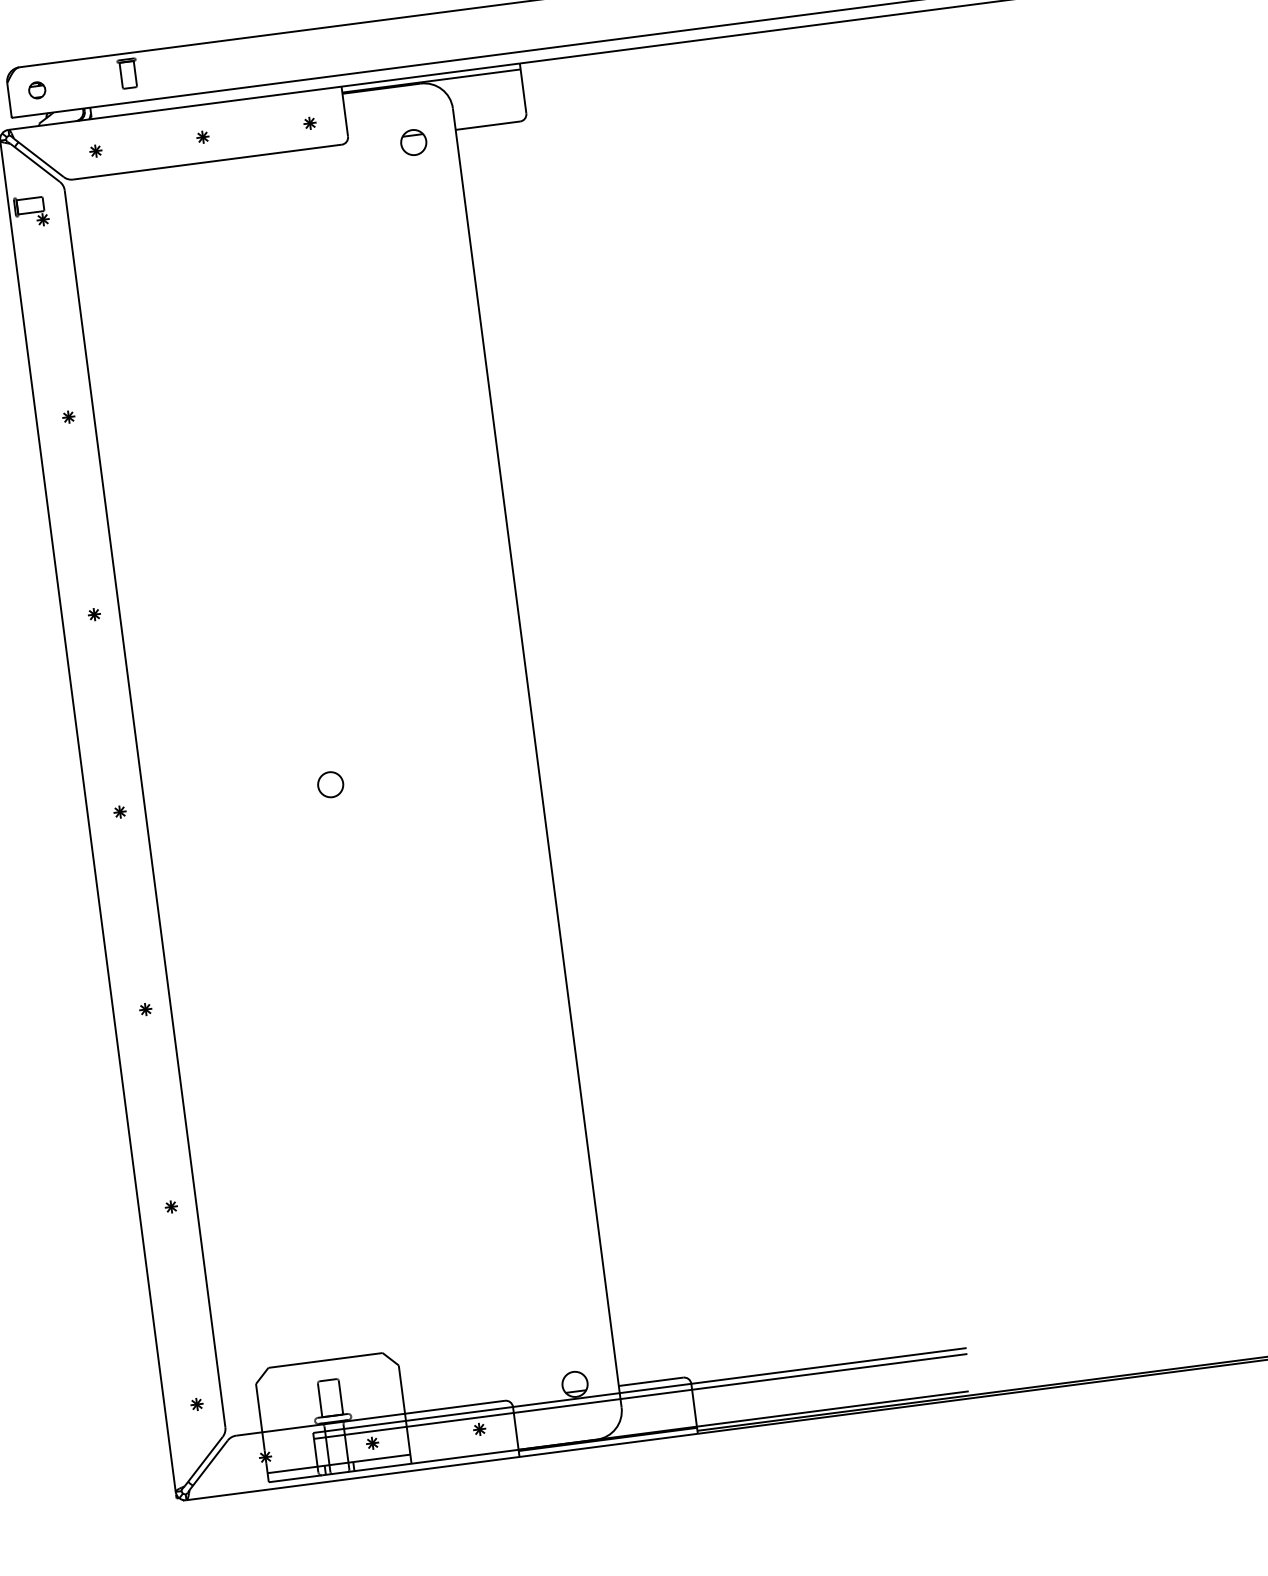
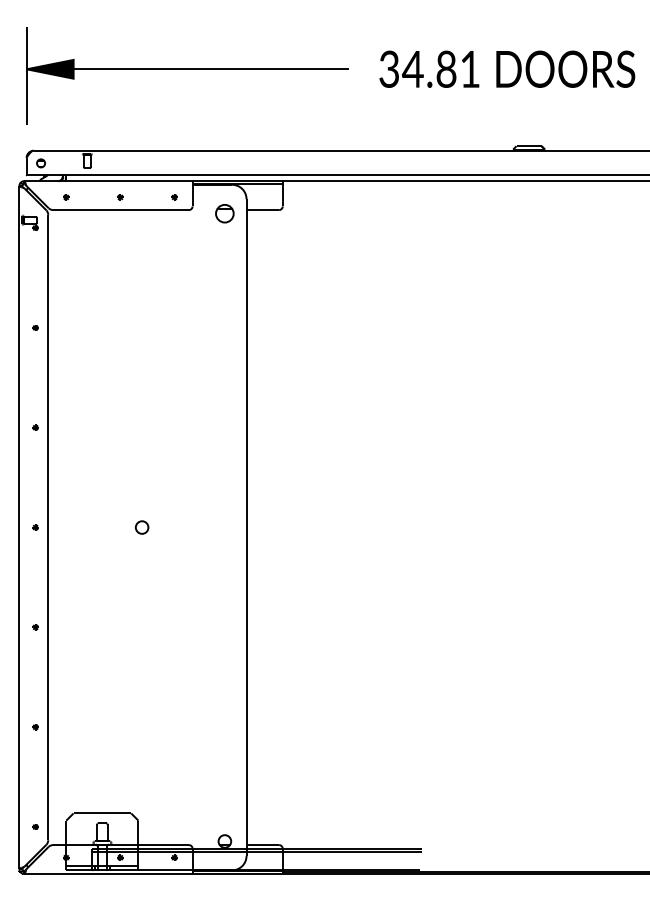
part: (412, 142) -> (224, 213), size x1.4

